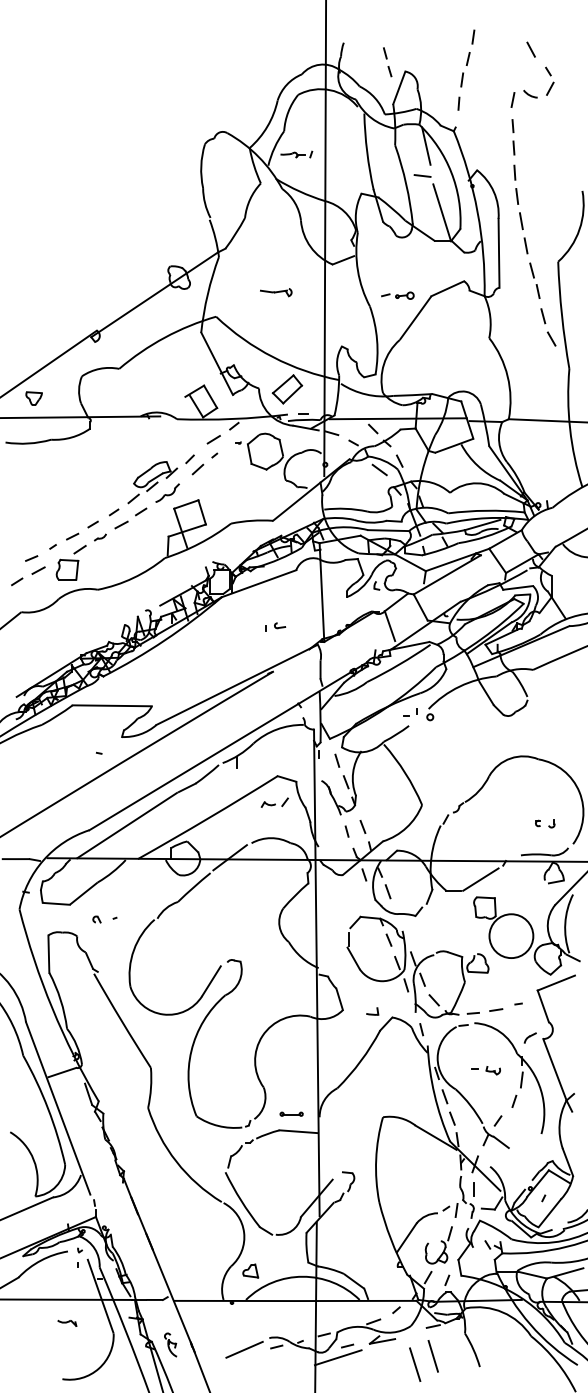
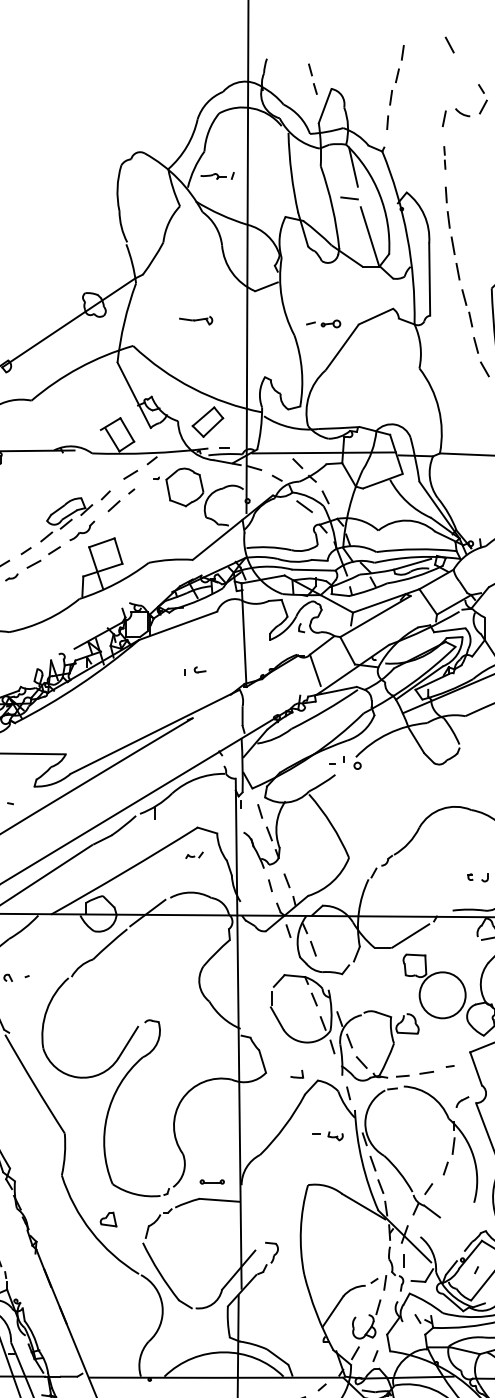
line: (530, 49) -> (449, 44), moved
part: (513, 137) -> (444, 158), size x0.6
part: (274, 802) -> (194, 855), size x0.6
part: (485, 1070) -> (327, 1136), moved
part: (250, 1270) -> (108, 1218), moved

